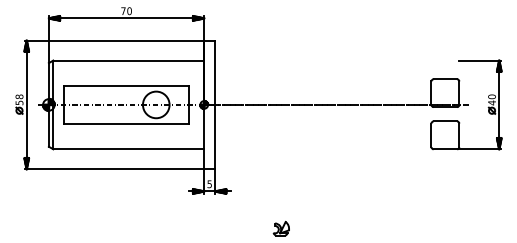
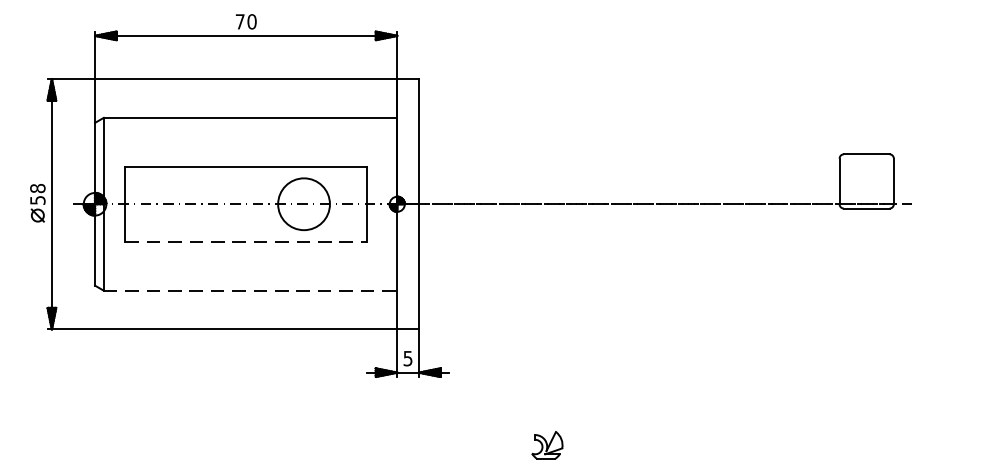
part: (458, 120) -> (892, 234), removed
line: (127, 124) -> (248, 242), solid -> dashed
line: (129, 149) -> (251, 290), solid -> dashed

